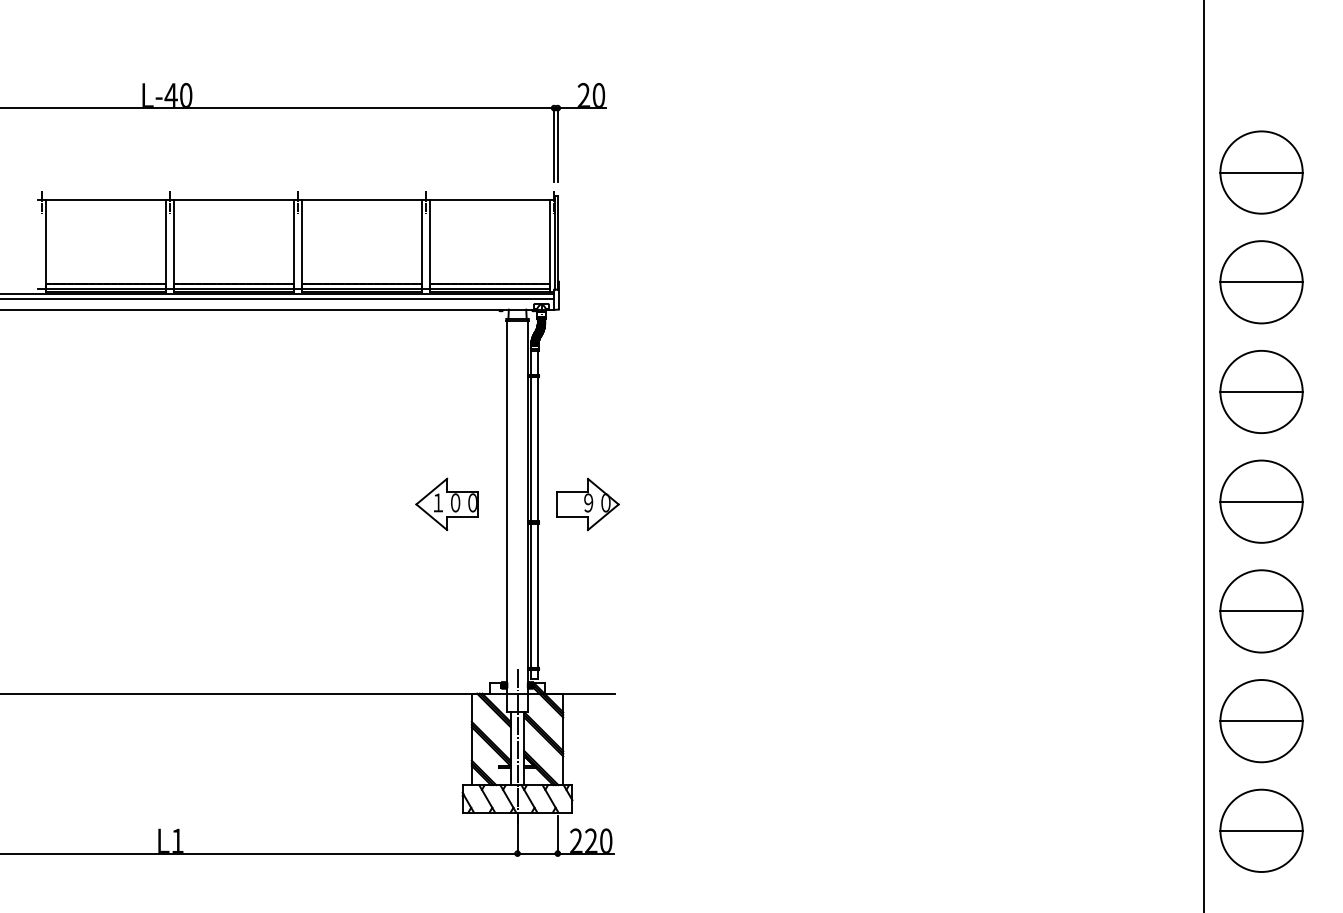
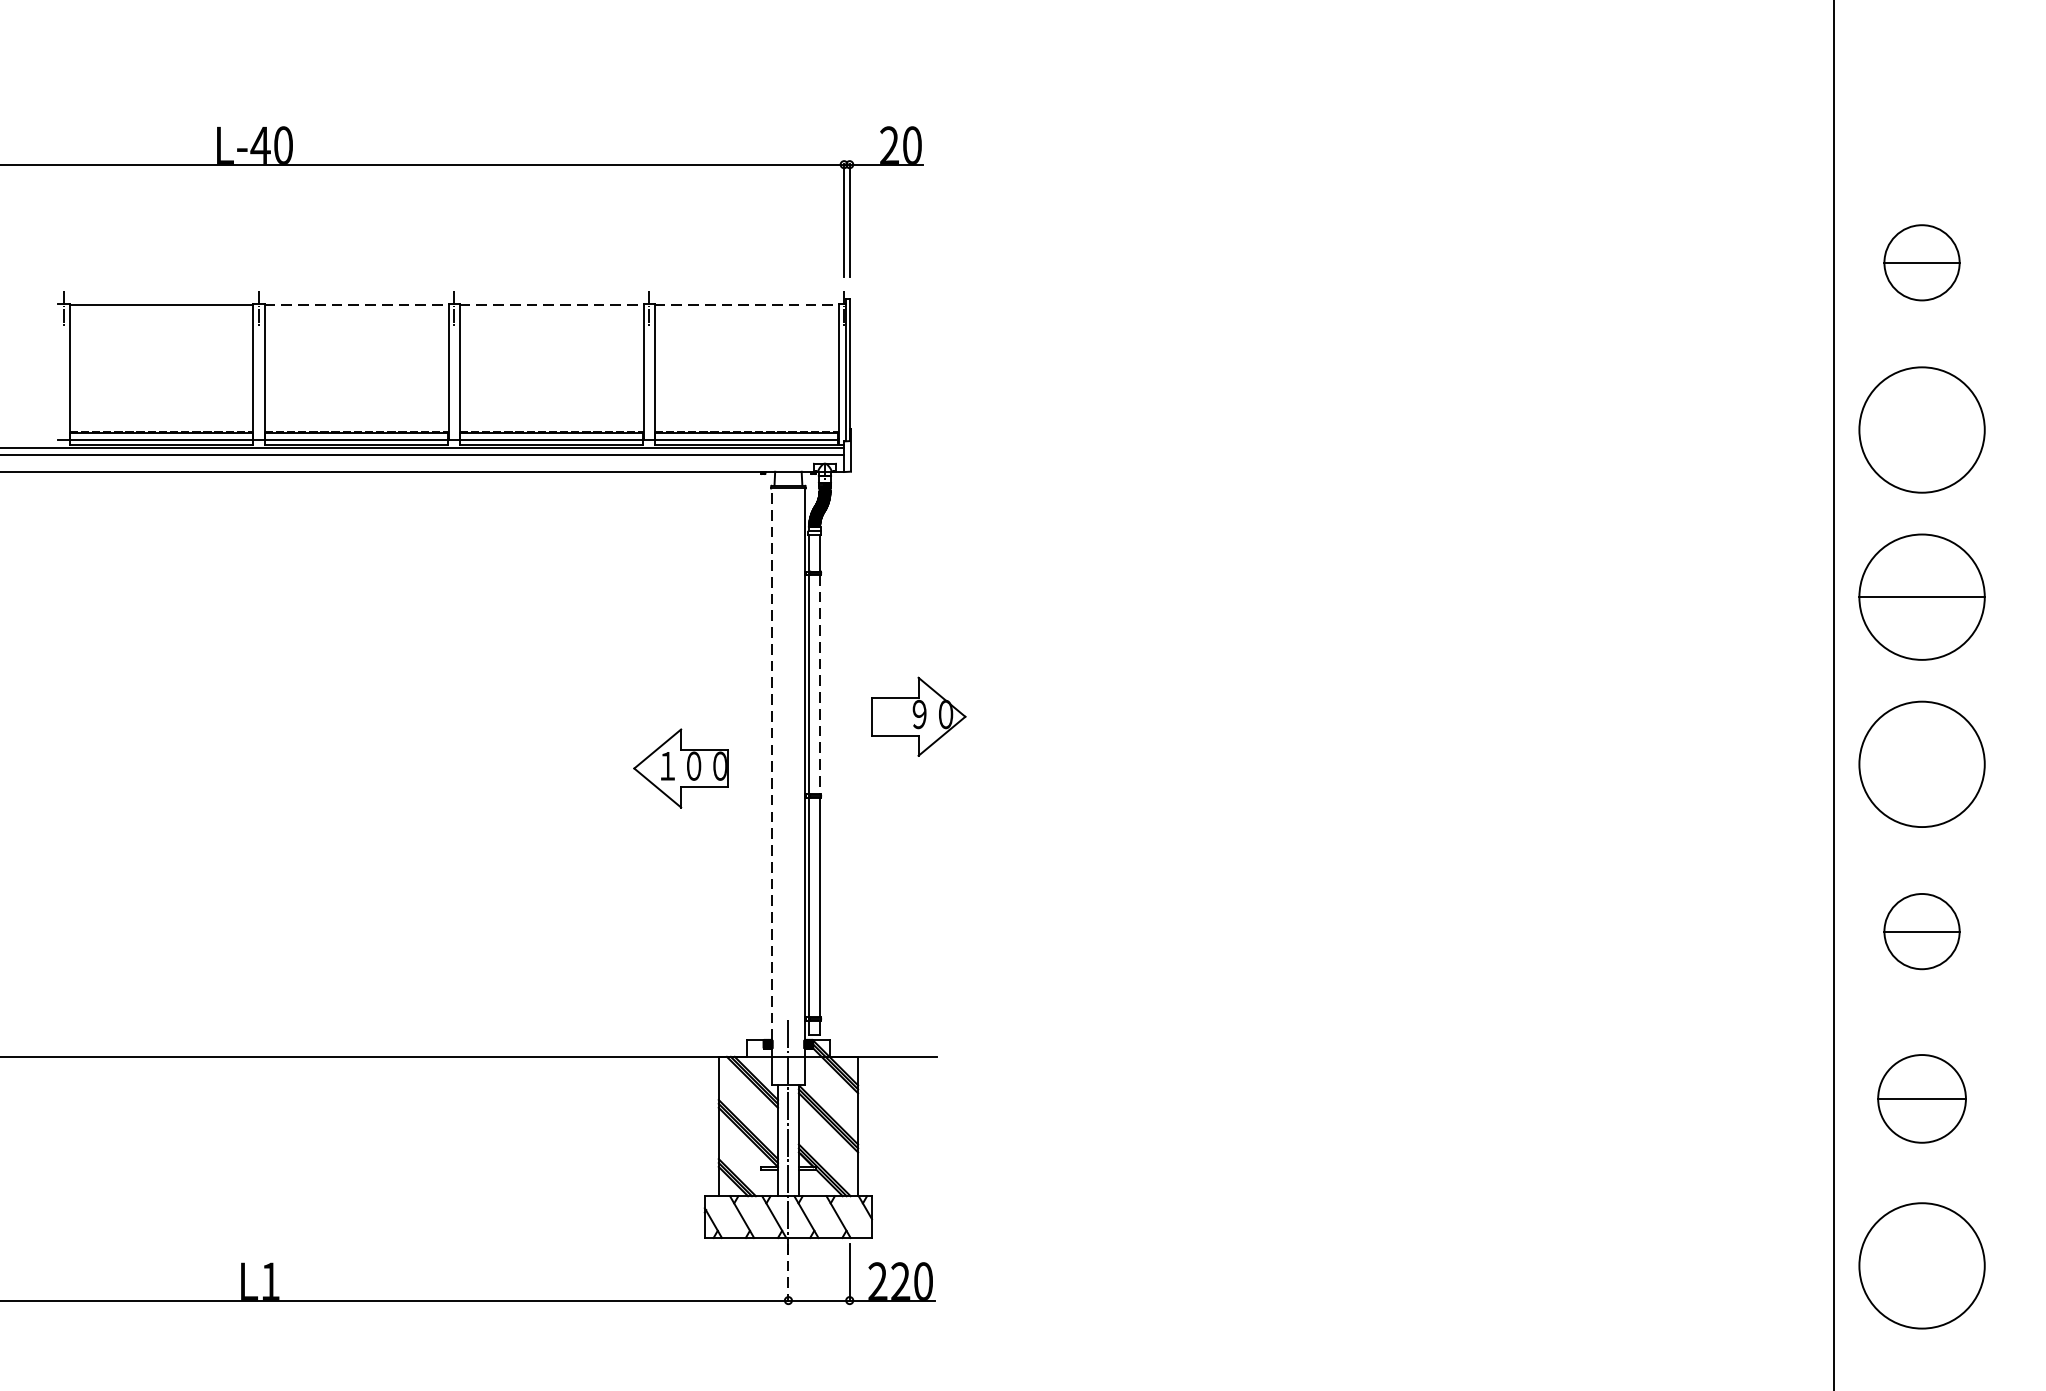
part: (1261, 172) -> (1921, 262), size x0.6
line: (234, 200) -> (357, 305), solid -> dashed
line: (362, 200) -> (552, 305), solid -> dashed
line: (490, 200) -> (747, 305), solid -> dashed
line: (1261, 282) -> (1921, 430), removed
line: (538, 449) -> (820, 684), solid -> dashed
line: (1261, 501) -> (1921, 764), removed
part: (587, 504) -> (917, 716), moved
line: (506, 507) -> (771, 773), solid -> dashed
part: (1261, 611) -> (1921, 931), size x0.6
part: (1261, 721) -> (1921, 1099), size x0.7
line: (1261, 830) -> (1921, 1265), removed
line: (517, 835) -> (788, 1272), solid -> dashed

